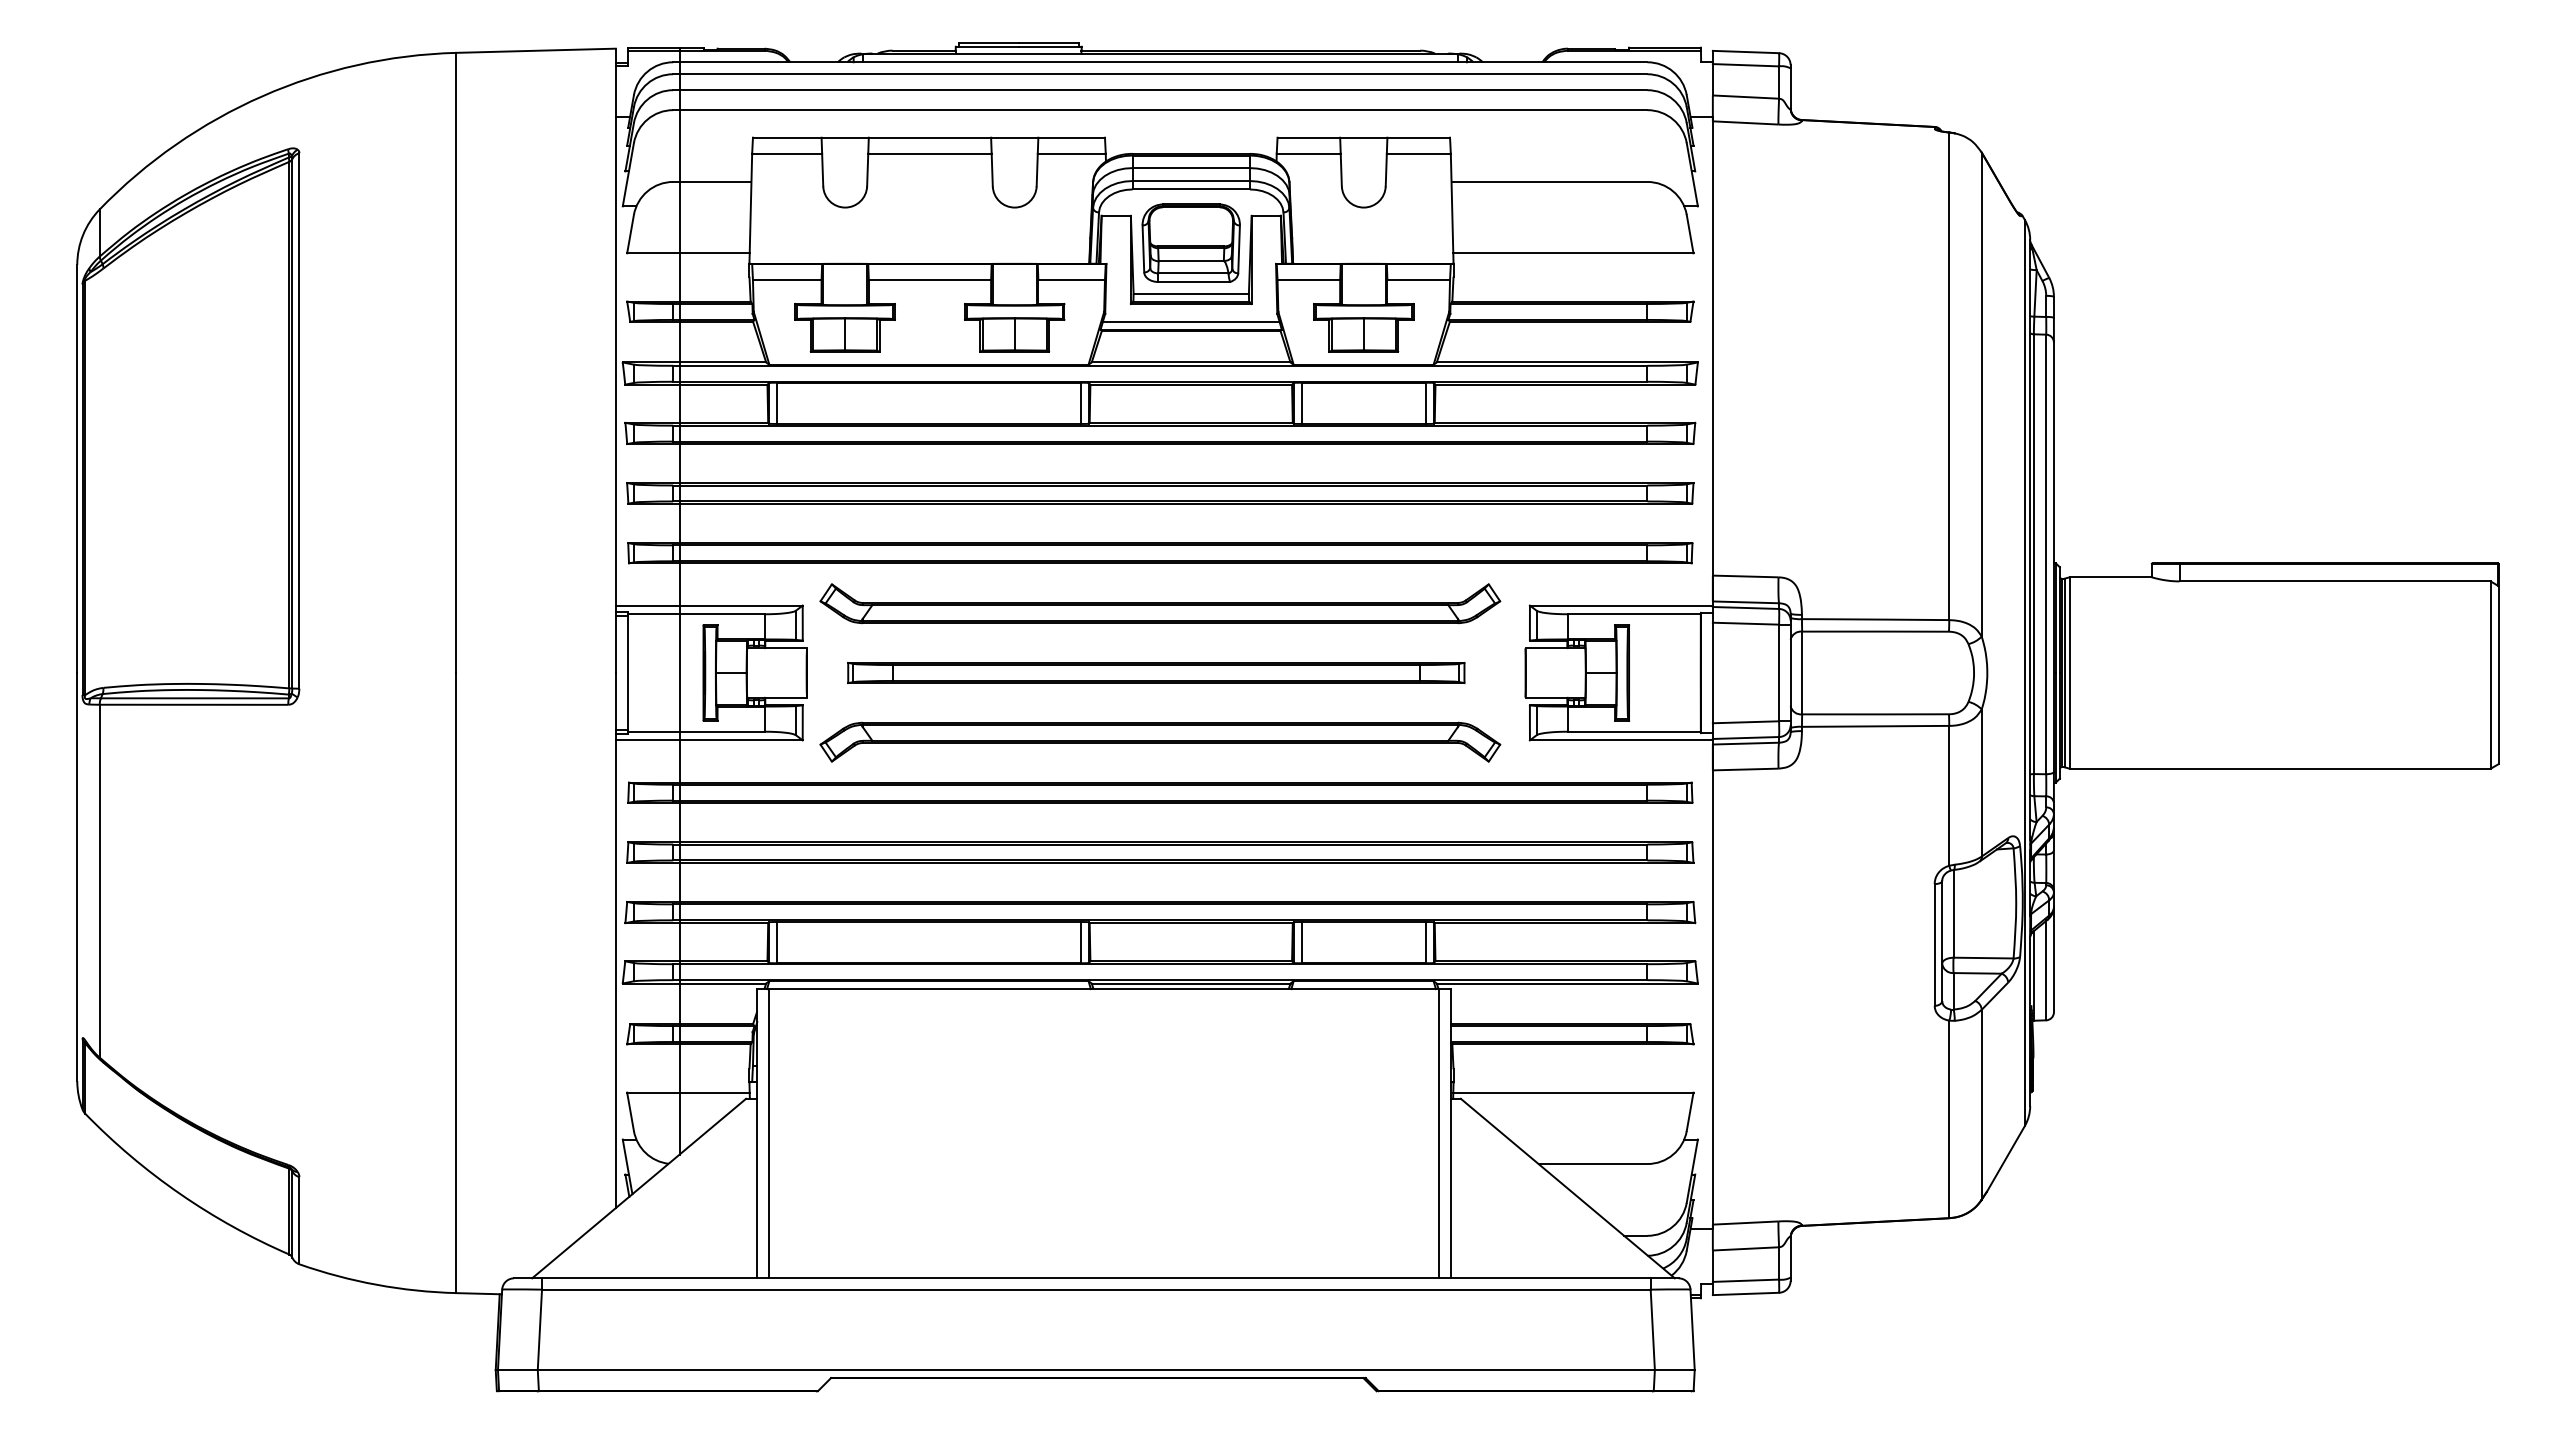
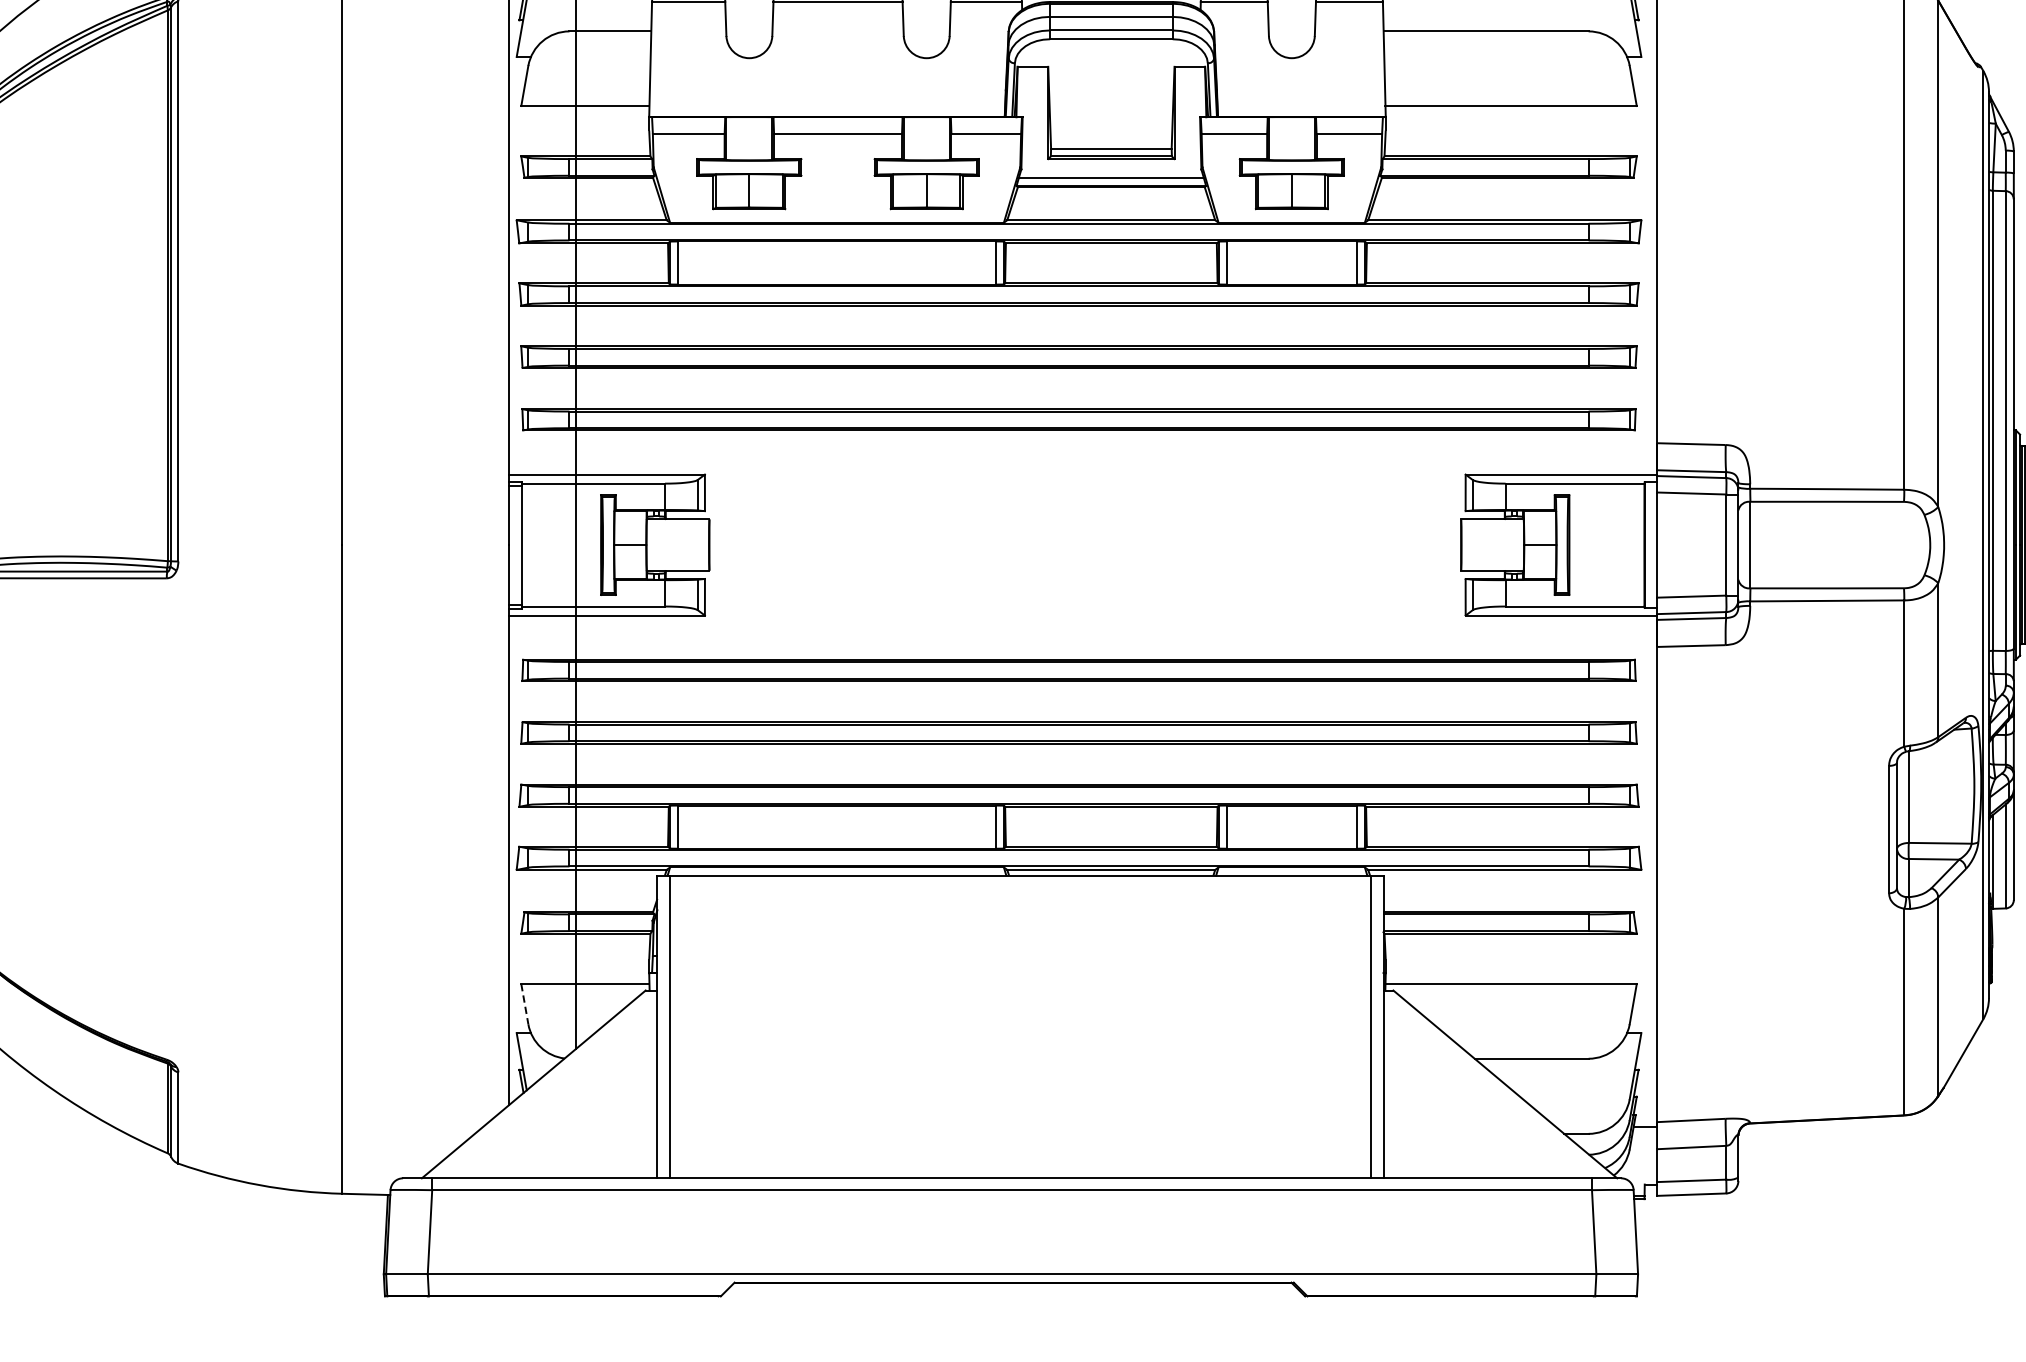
part: (1190, 242) -> (1110, 94), removed
part: (1160, 603) -> (1079, 472), removed
part: (1156, 672) -> (1075, 544), removed
part: (1160, 741) -> (1079, 616), removed
line: (630, 1112) -> (524, 1004), solid -> dashed

